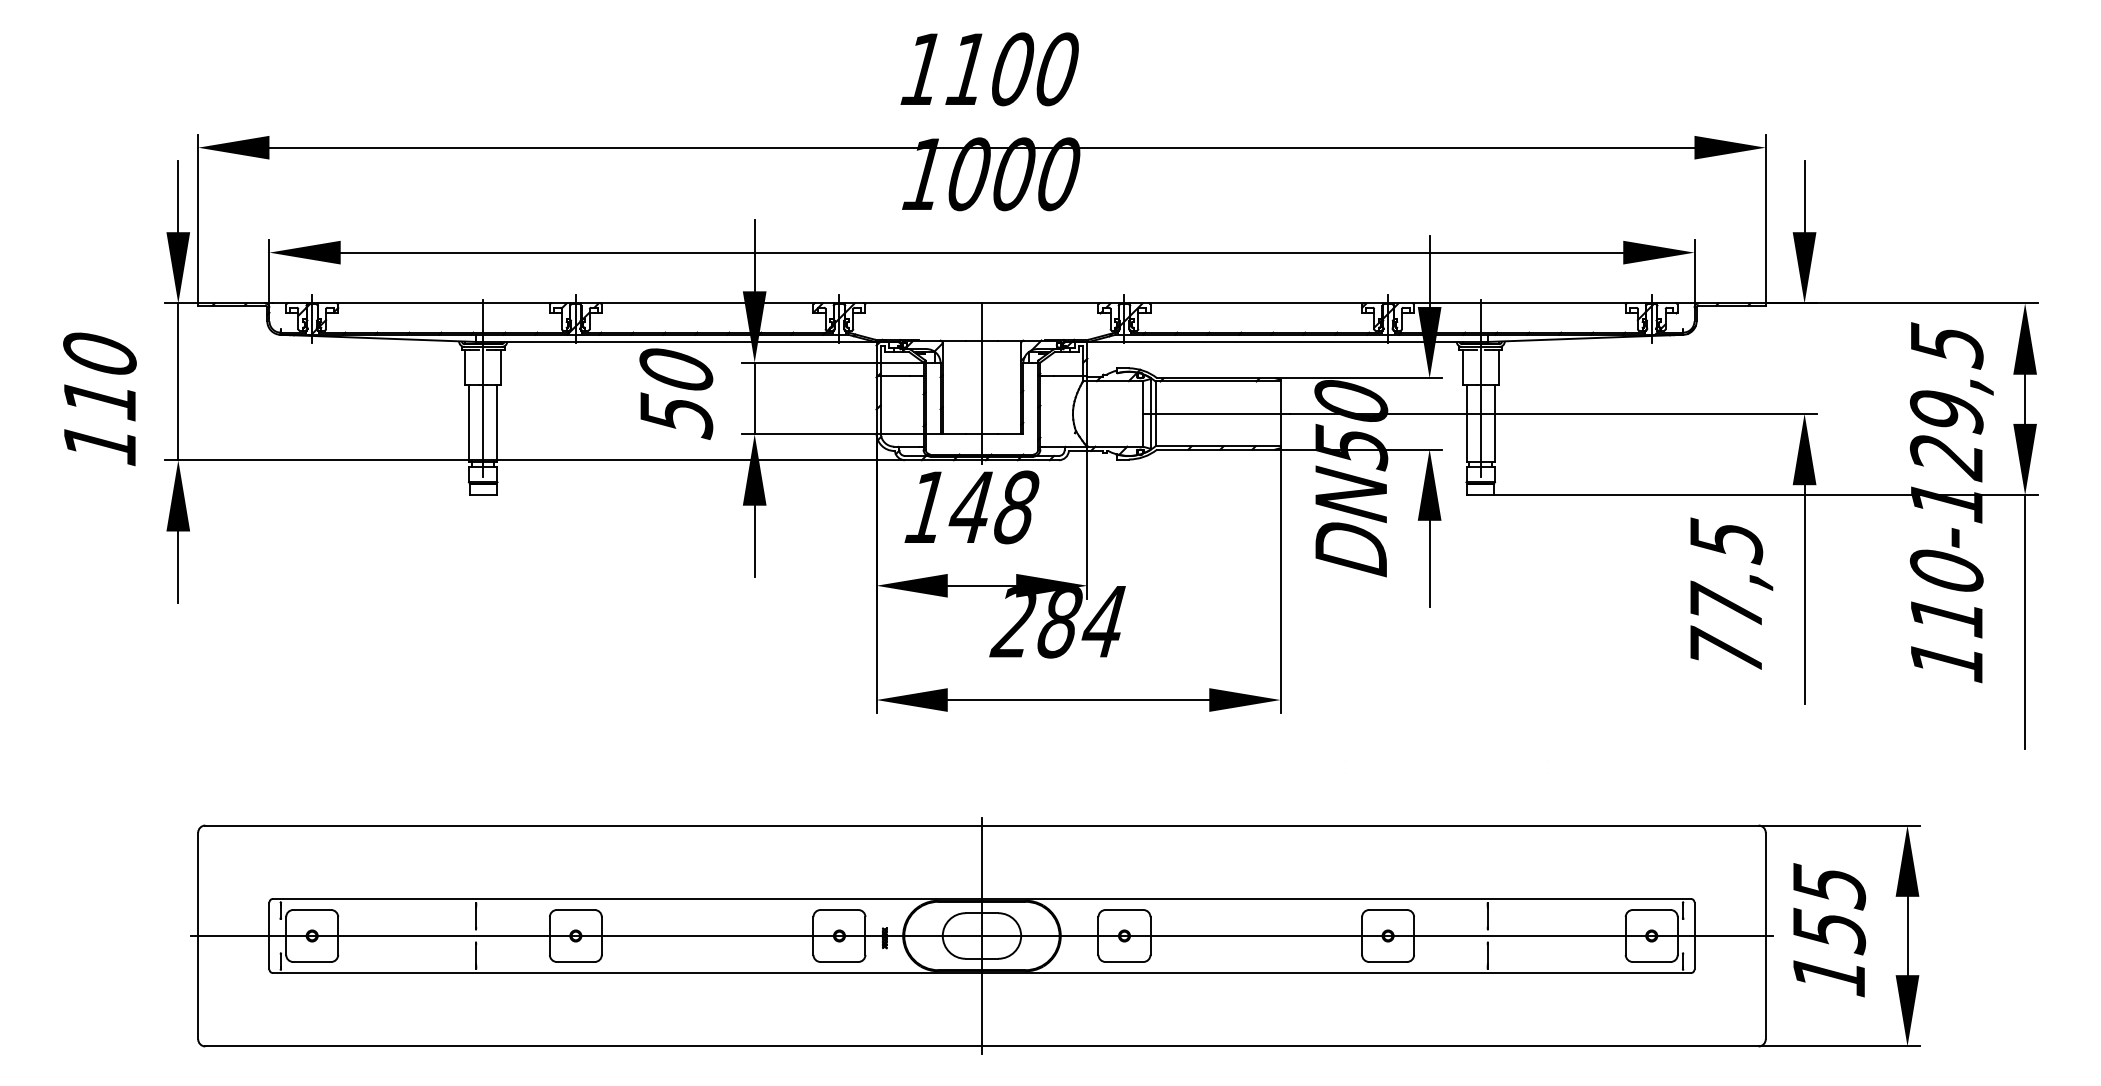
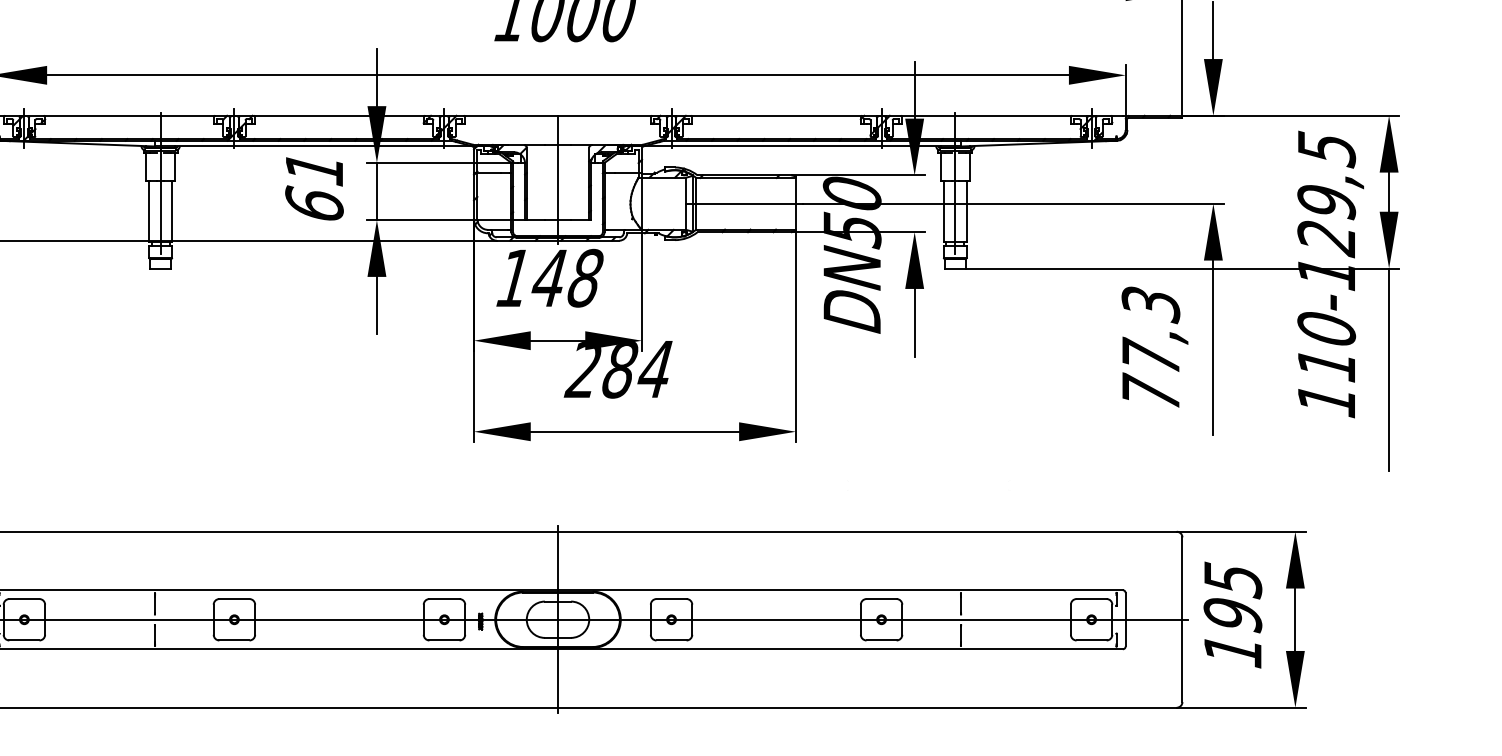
text: (676, 393) -> (314, 187), 50 -> 61
text: (1725, 541) -> (1150, 305), 77,5 -> 77,3
text: (1828, 931) -> (1232, 616), 155 -> 195

